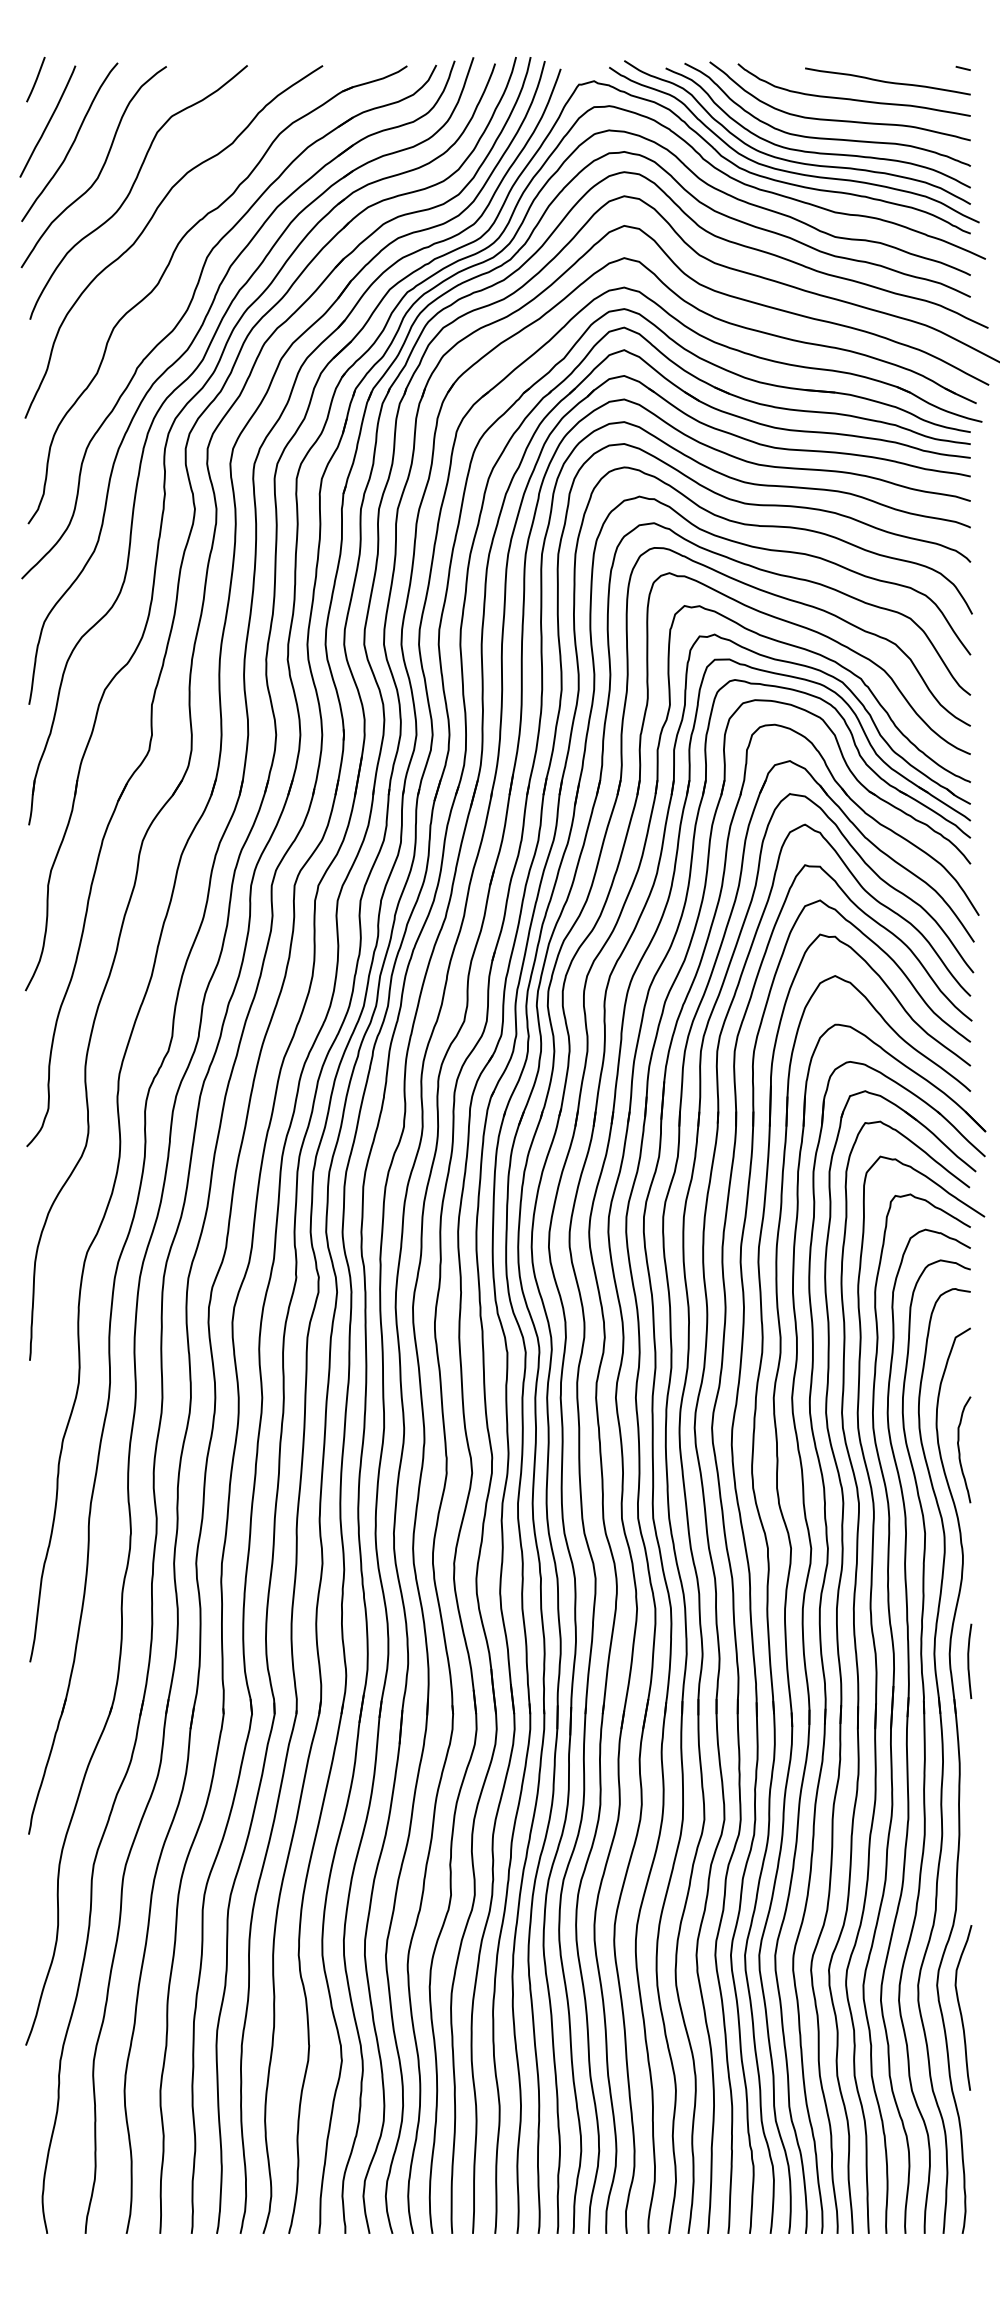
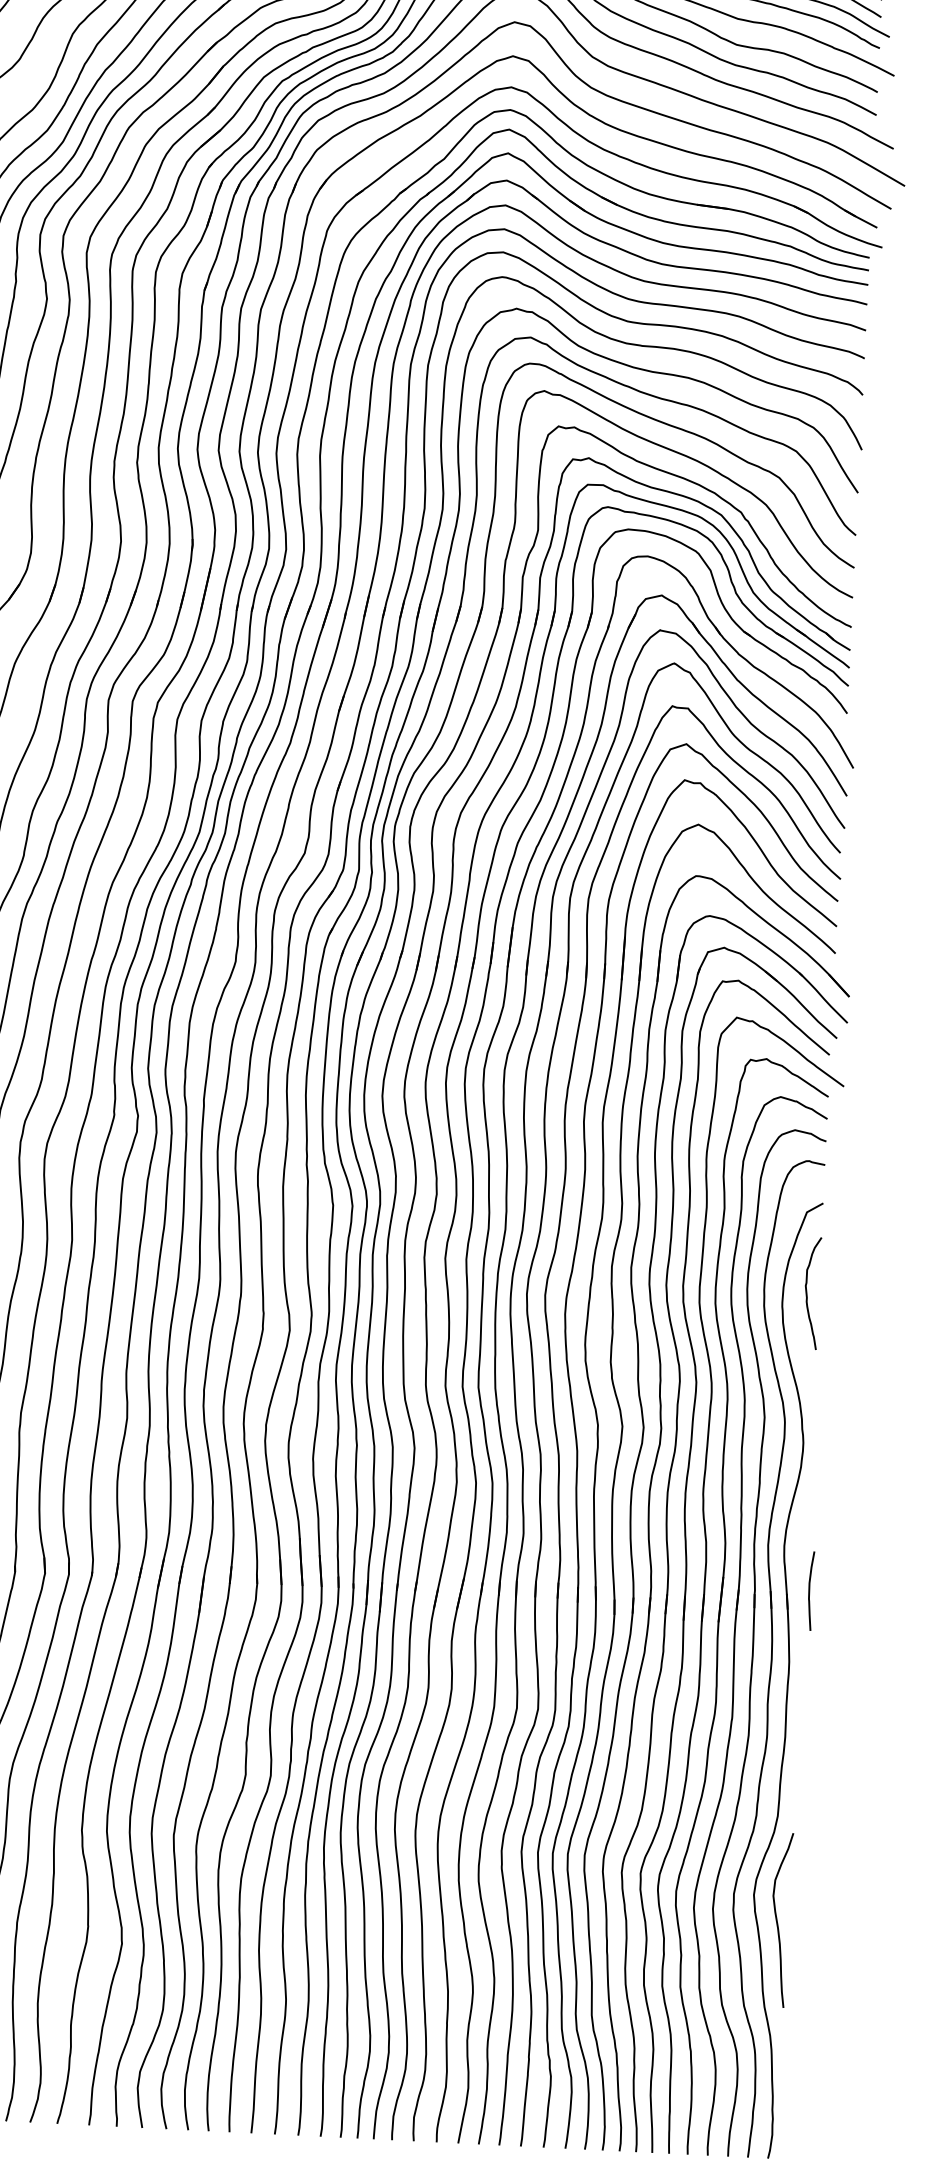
curve: (960, 1451) -> (808, 1294), moved
curve: (969, 1660) -> (810, 1590), moved

